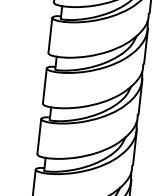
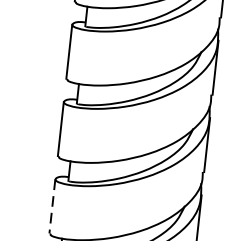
line: (39, 136) -> (52, 205), solid -> dashed

